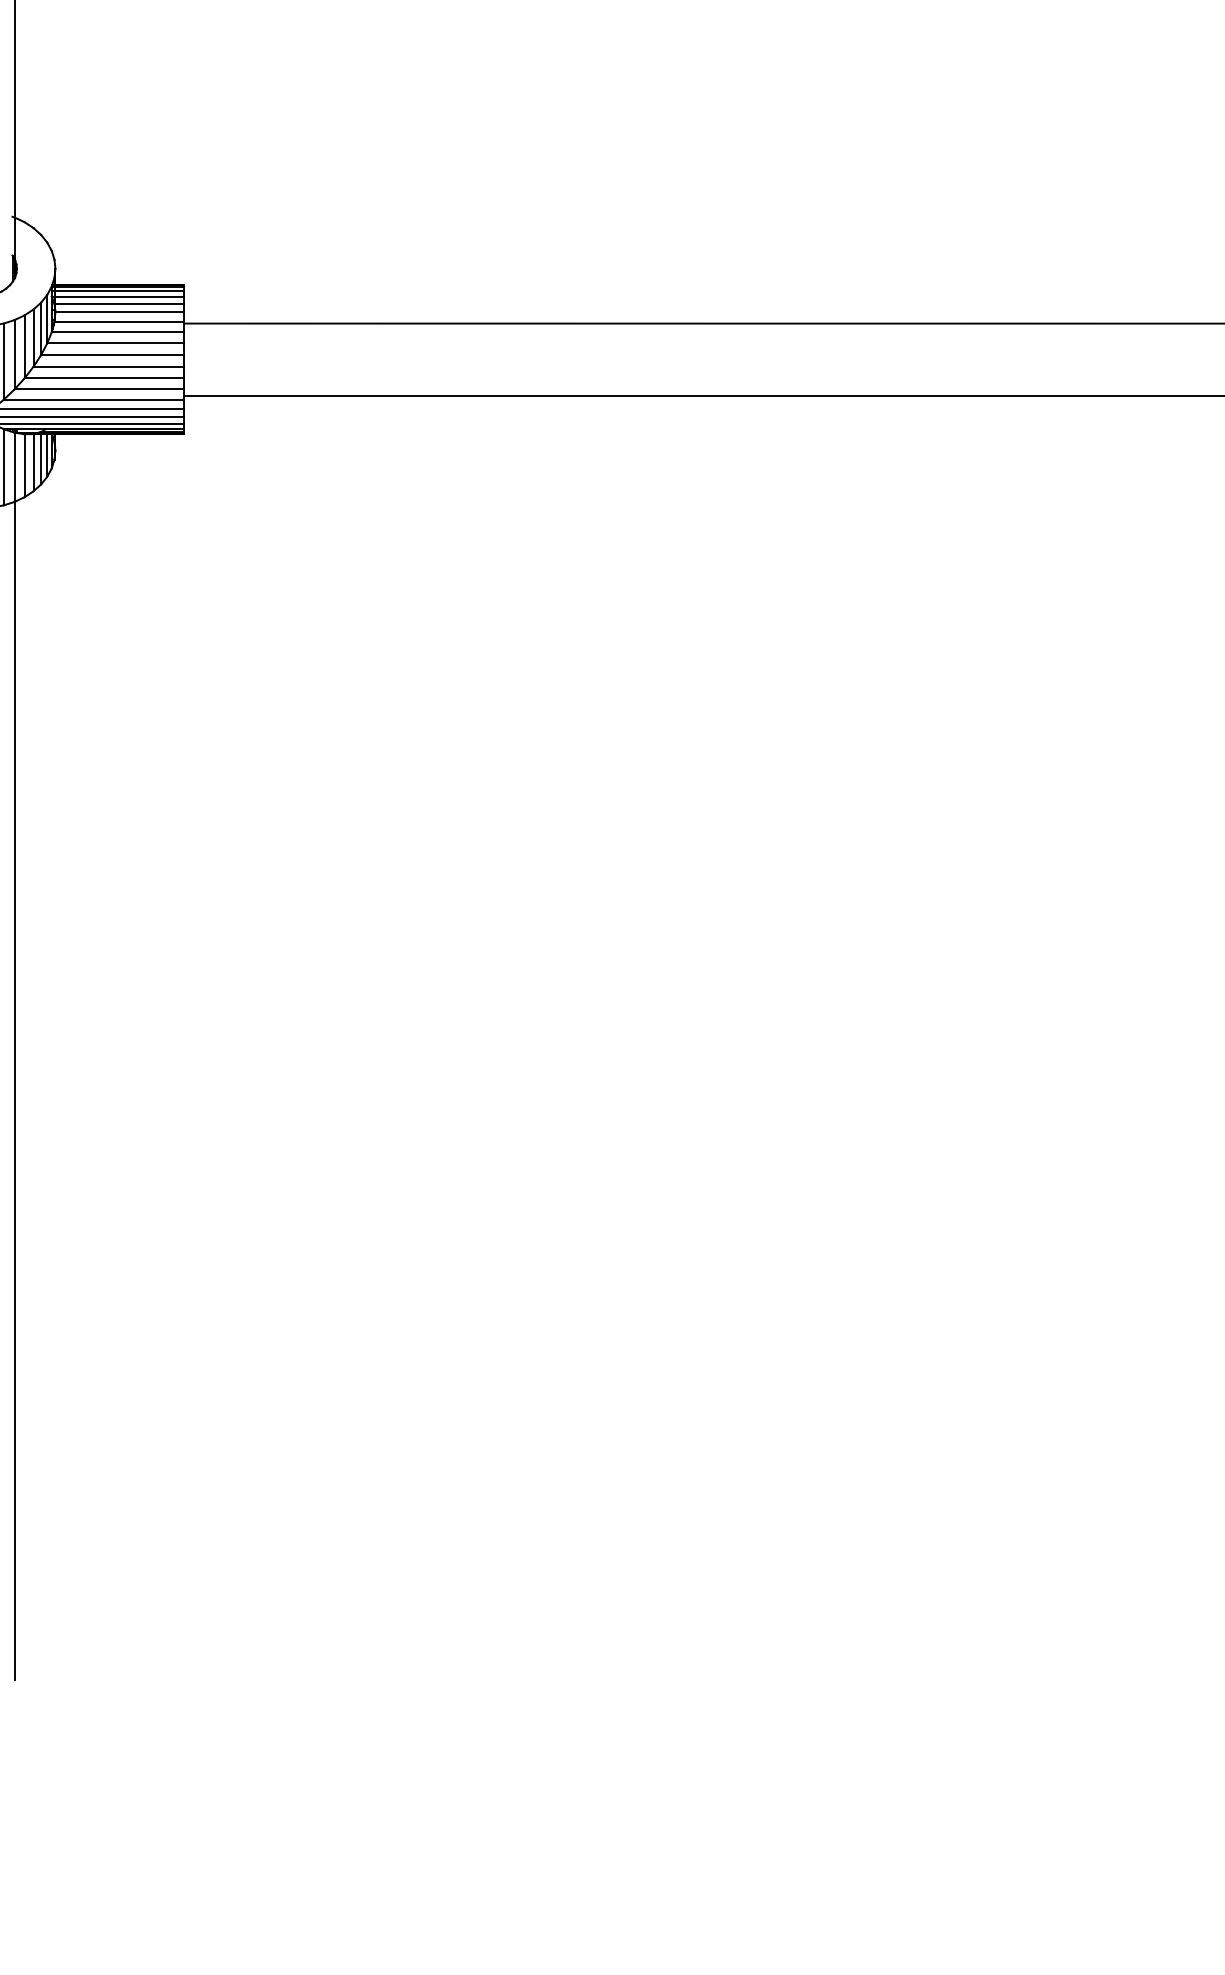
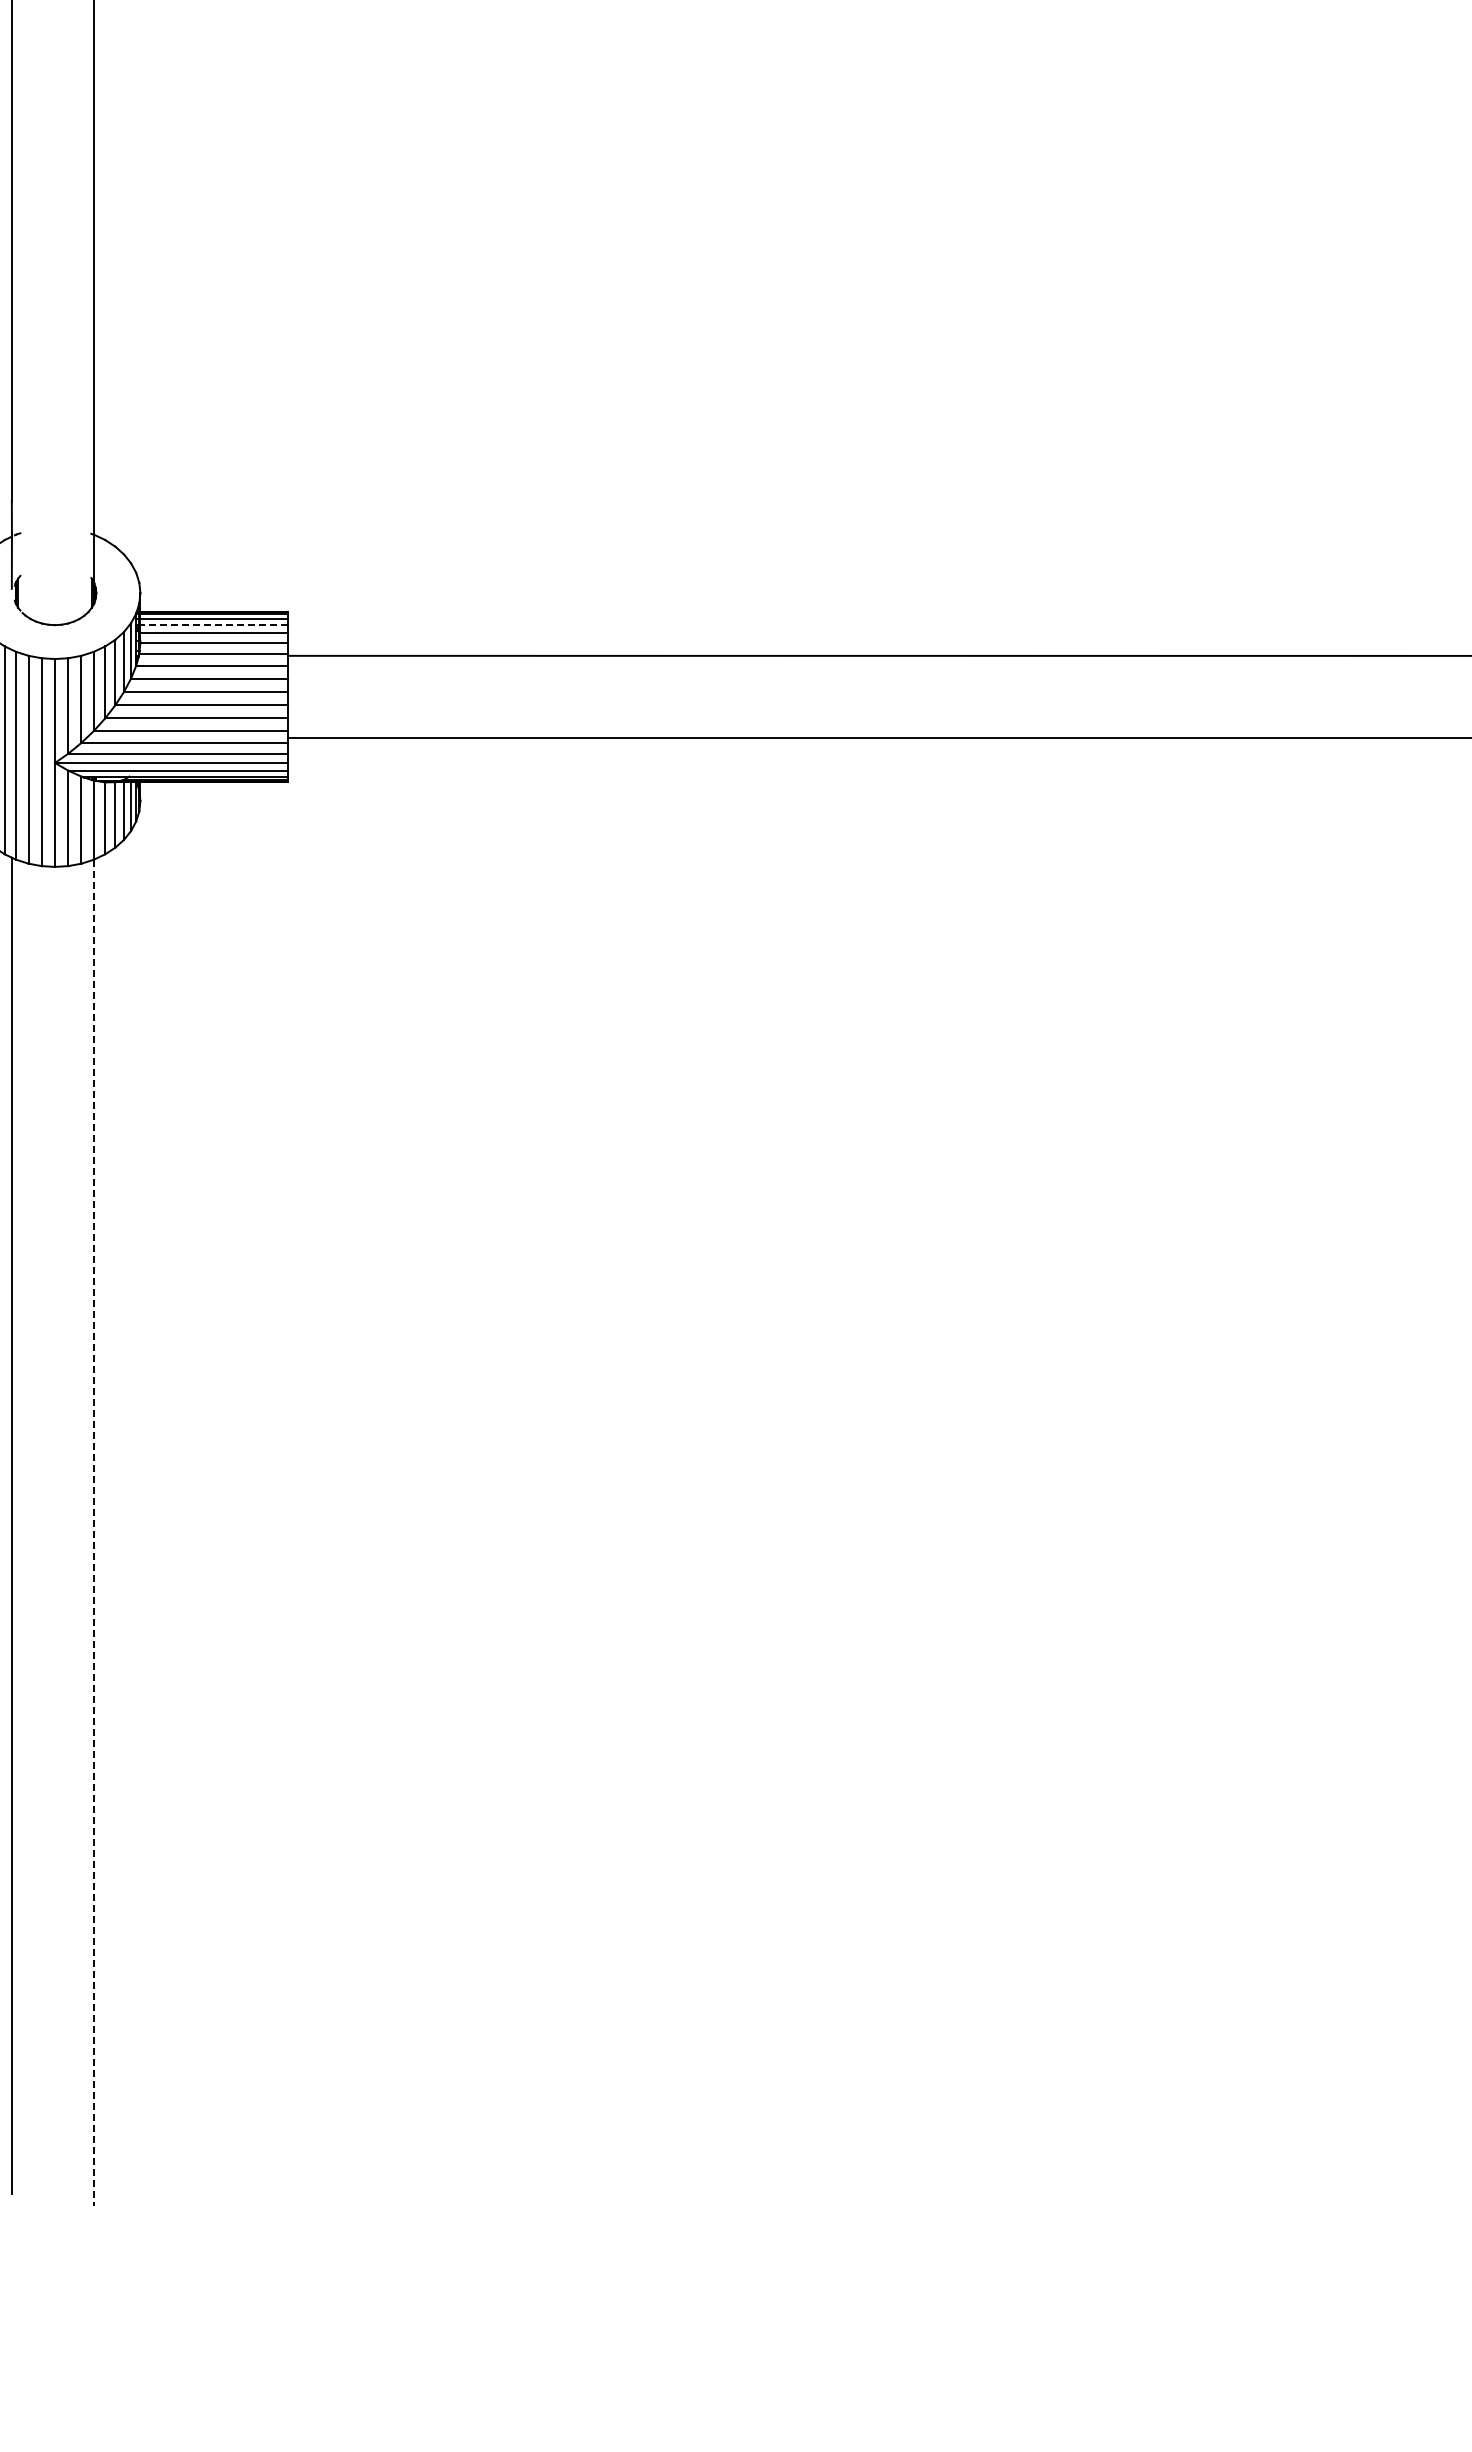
line: (120, 297) -> (214, 625), solid -> dashed
line: (15, 1091) -> (94, 1533), solid -> dashed

